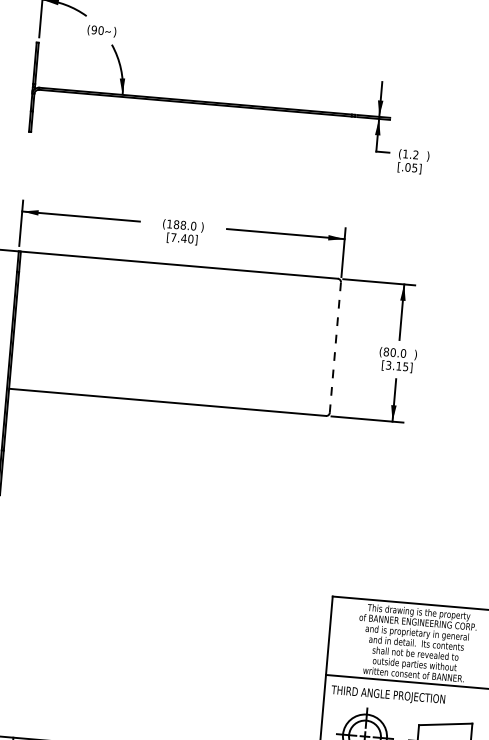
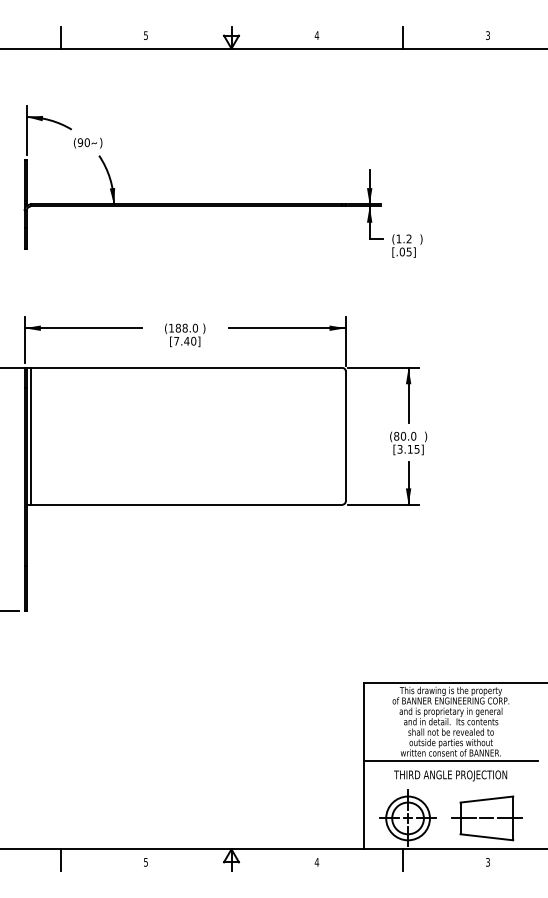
line: (19, 319) -> (31, 435), added
line: (335, 347) -> (345, 436), dashed -> solid
text: (388, 695) -> (450, 775), moved

